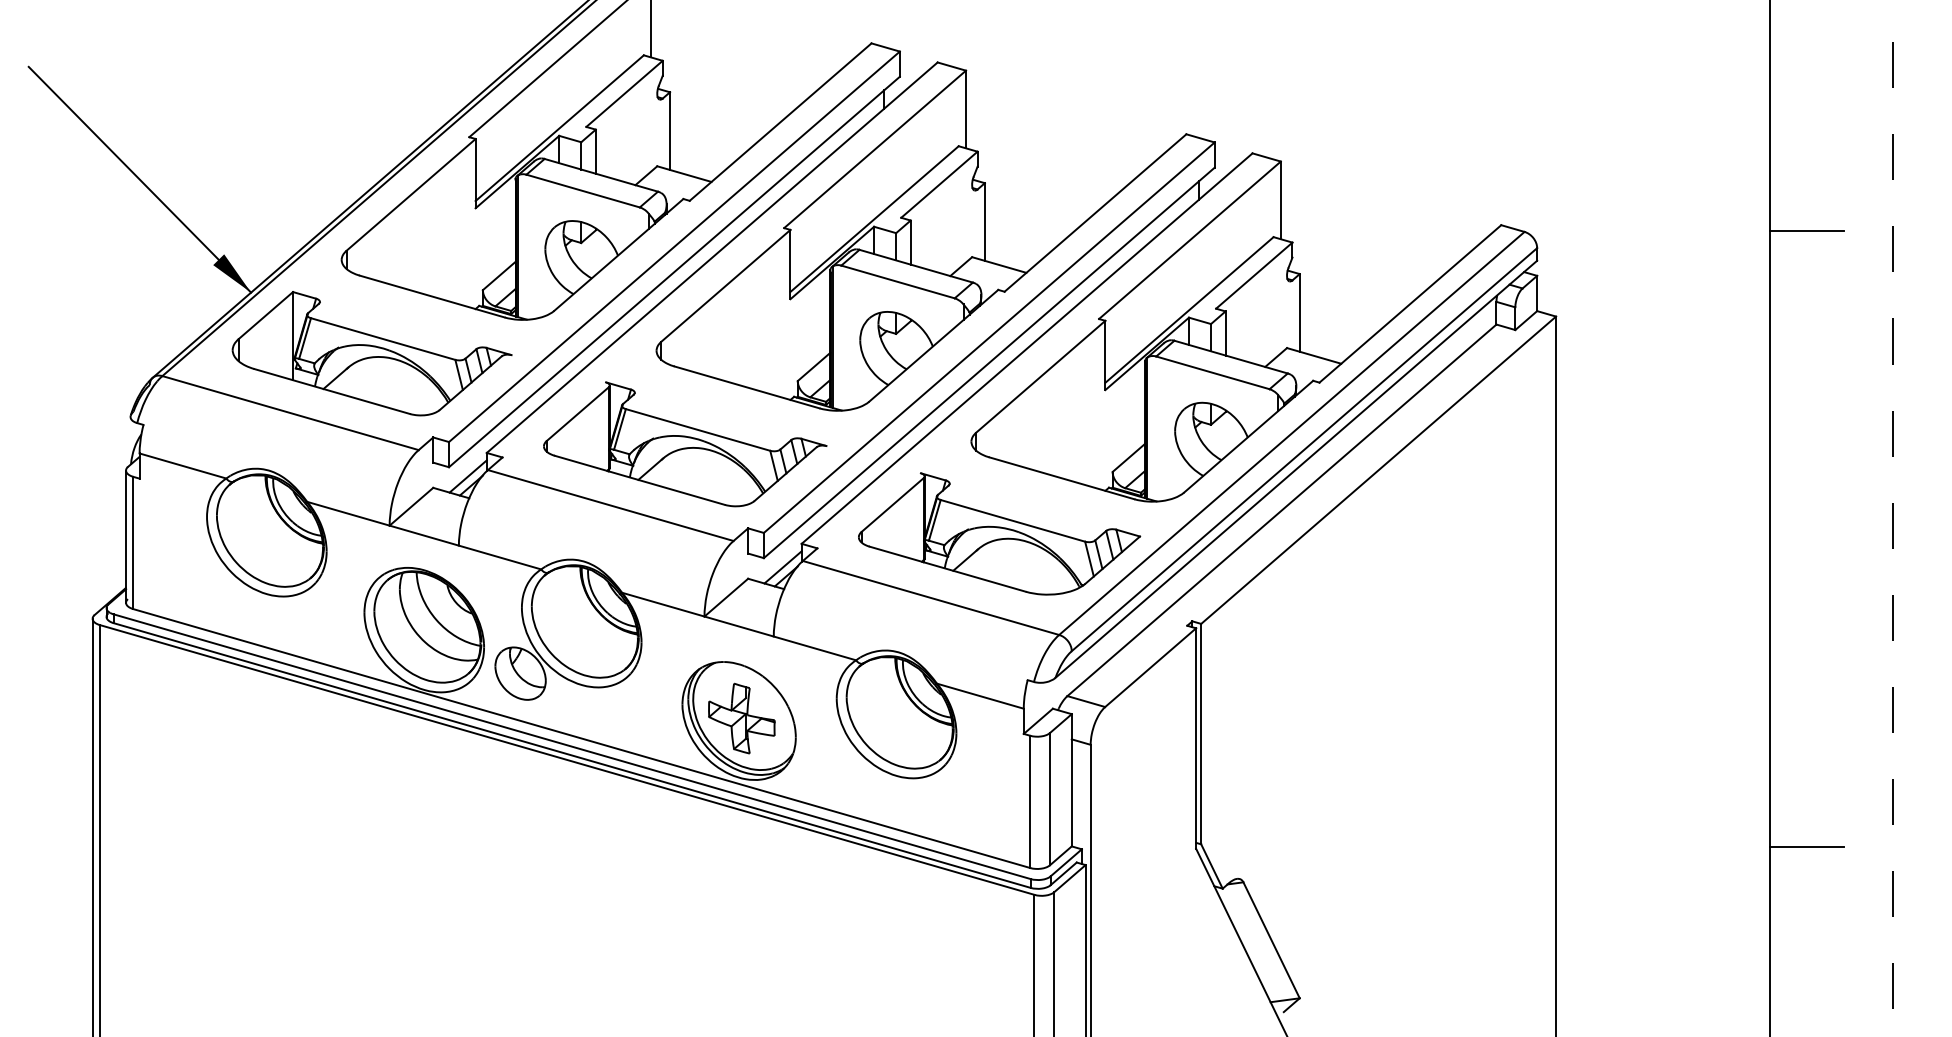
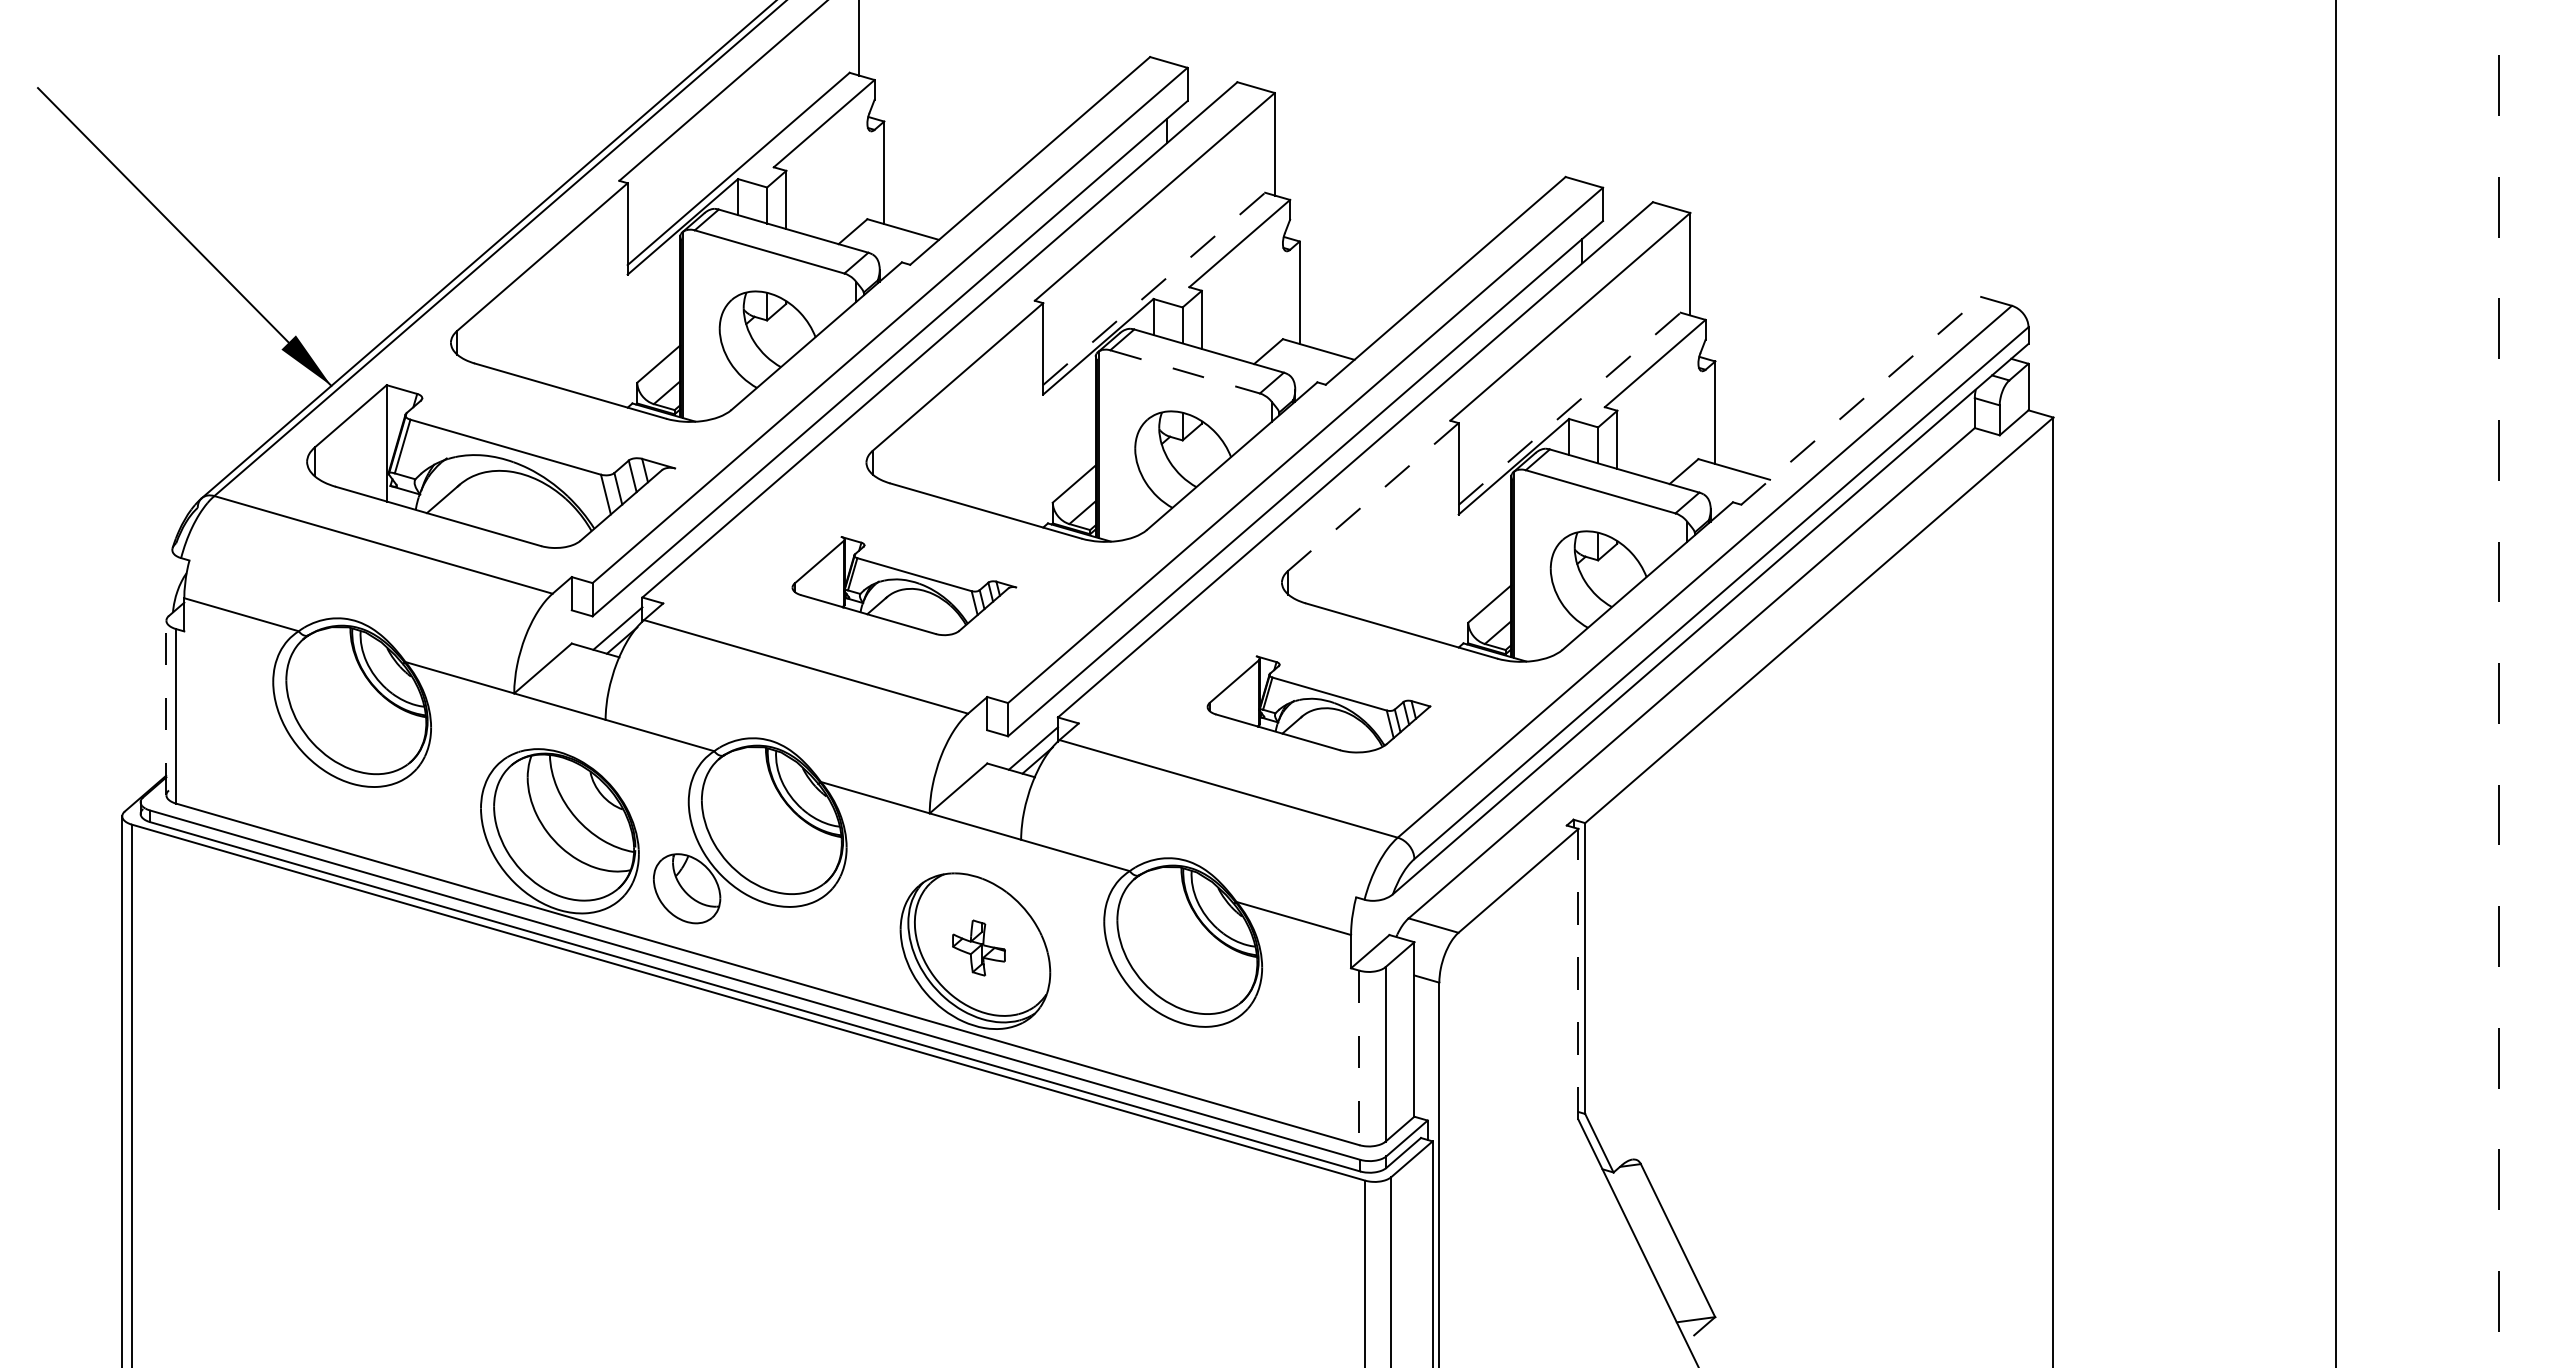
line: (874, 218) -> (1154, 288), solid -> dashed
line: (1806, 230) -> (2384, 304), removed
line: (898, 281) -> (1185, 371), solid -> dashed
line: (1410, 303) -> (1861, 400), solid -> dashed
line: (1189, 309) -> (1569, 408), solid -> dashed
line: (1040, 376) -> (1373, 496), solid -> dashed
part: (685, 443) -> (904, 585), size x0.6
part: (999, 534) -> (1318, 704), size x0.6
line: (126, 536) -> (166, 707), solid -> dashed
part: (741, 718) -> (978, 947), size x0.6
line: (1196, 737) -> (1578, 973), solid -> dashed
line: (1030, 802) -> (1359, 1058), solid -> dashed
line: (1806, 847) -> (2384, 1117), removed

